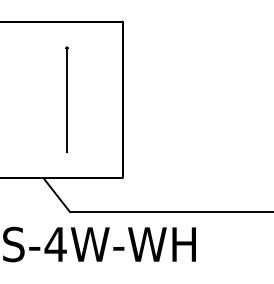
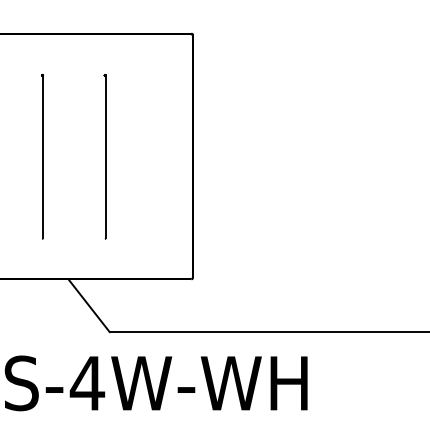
part: (26, 99) -> (41, 155), added

